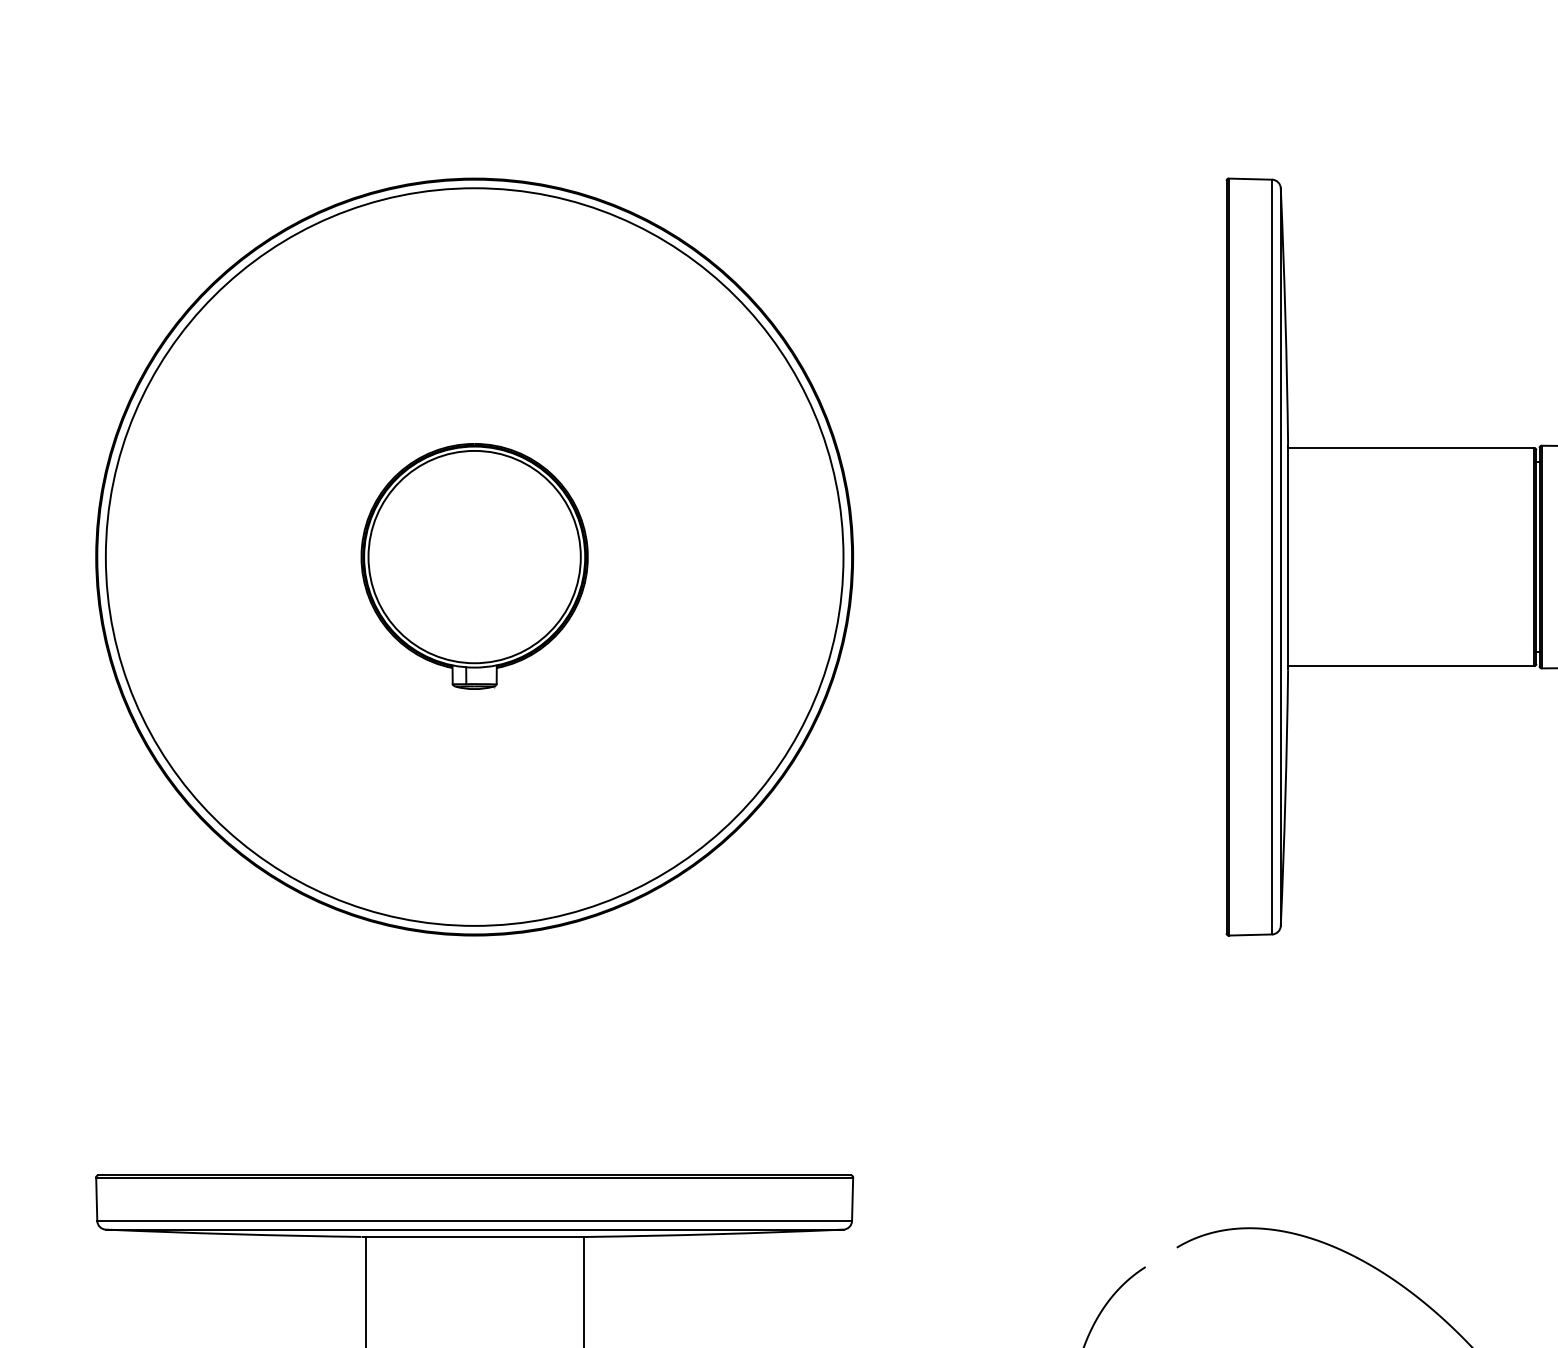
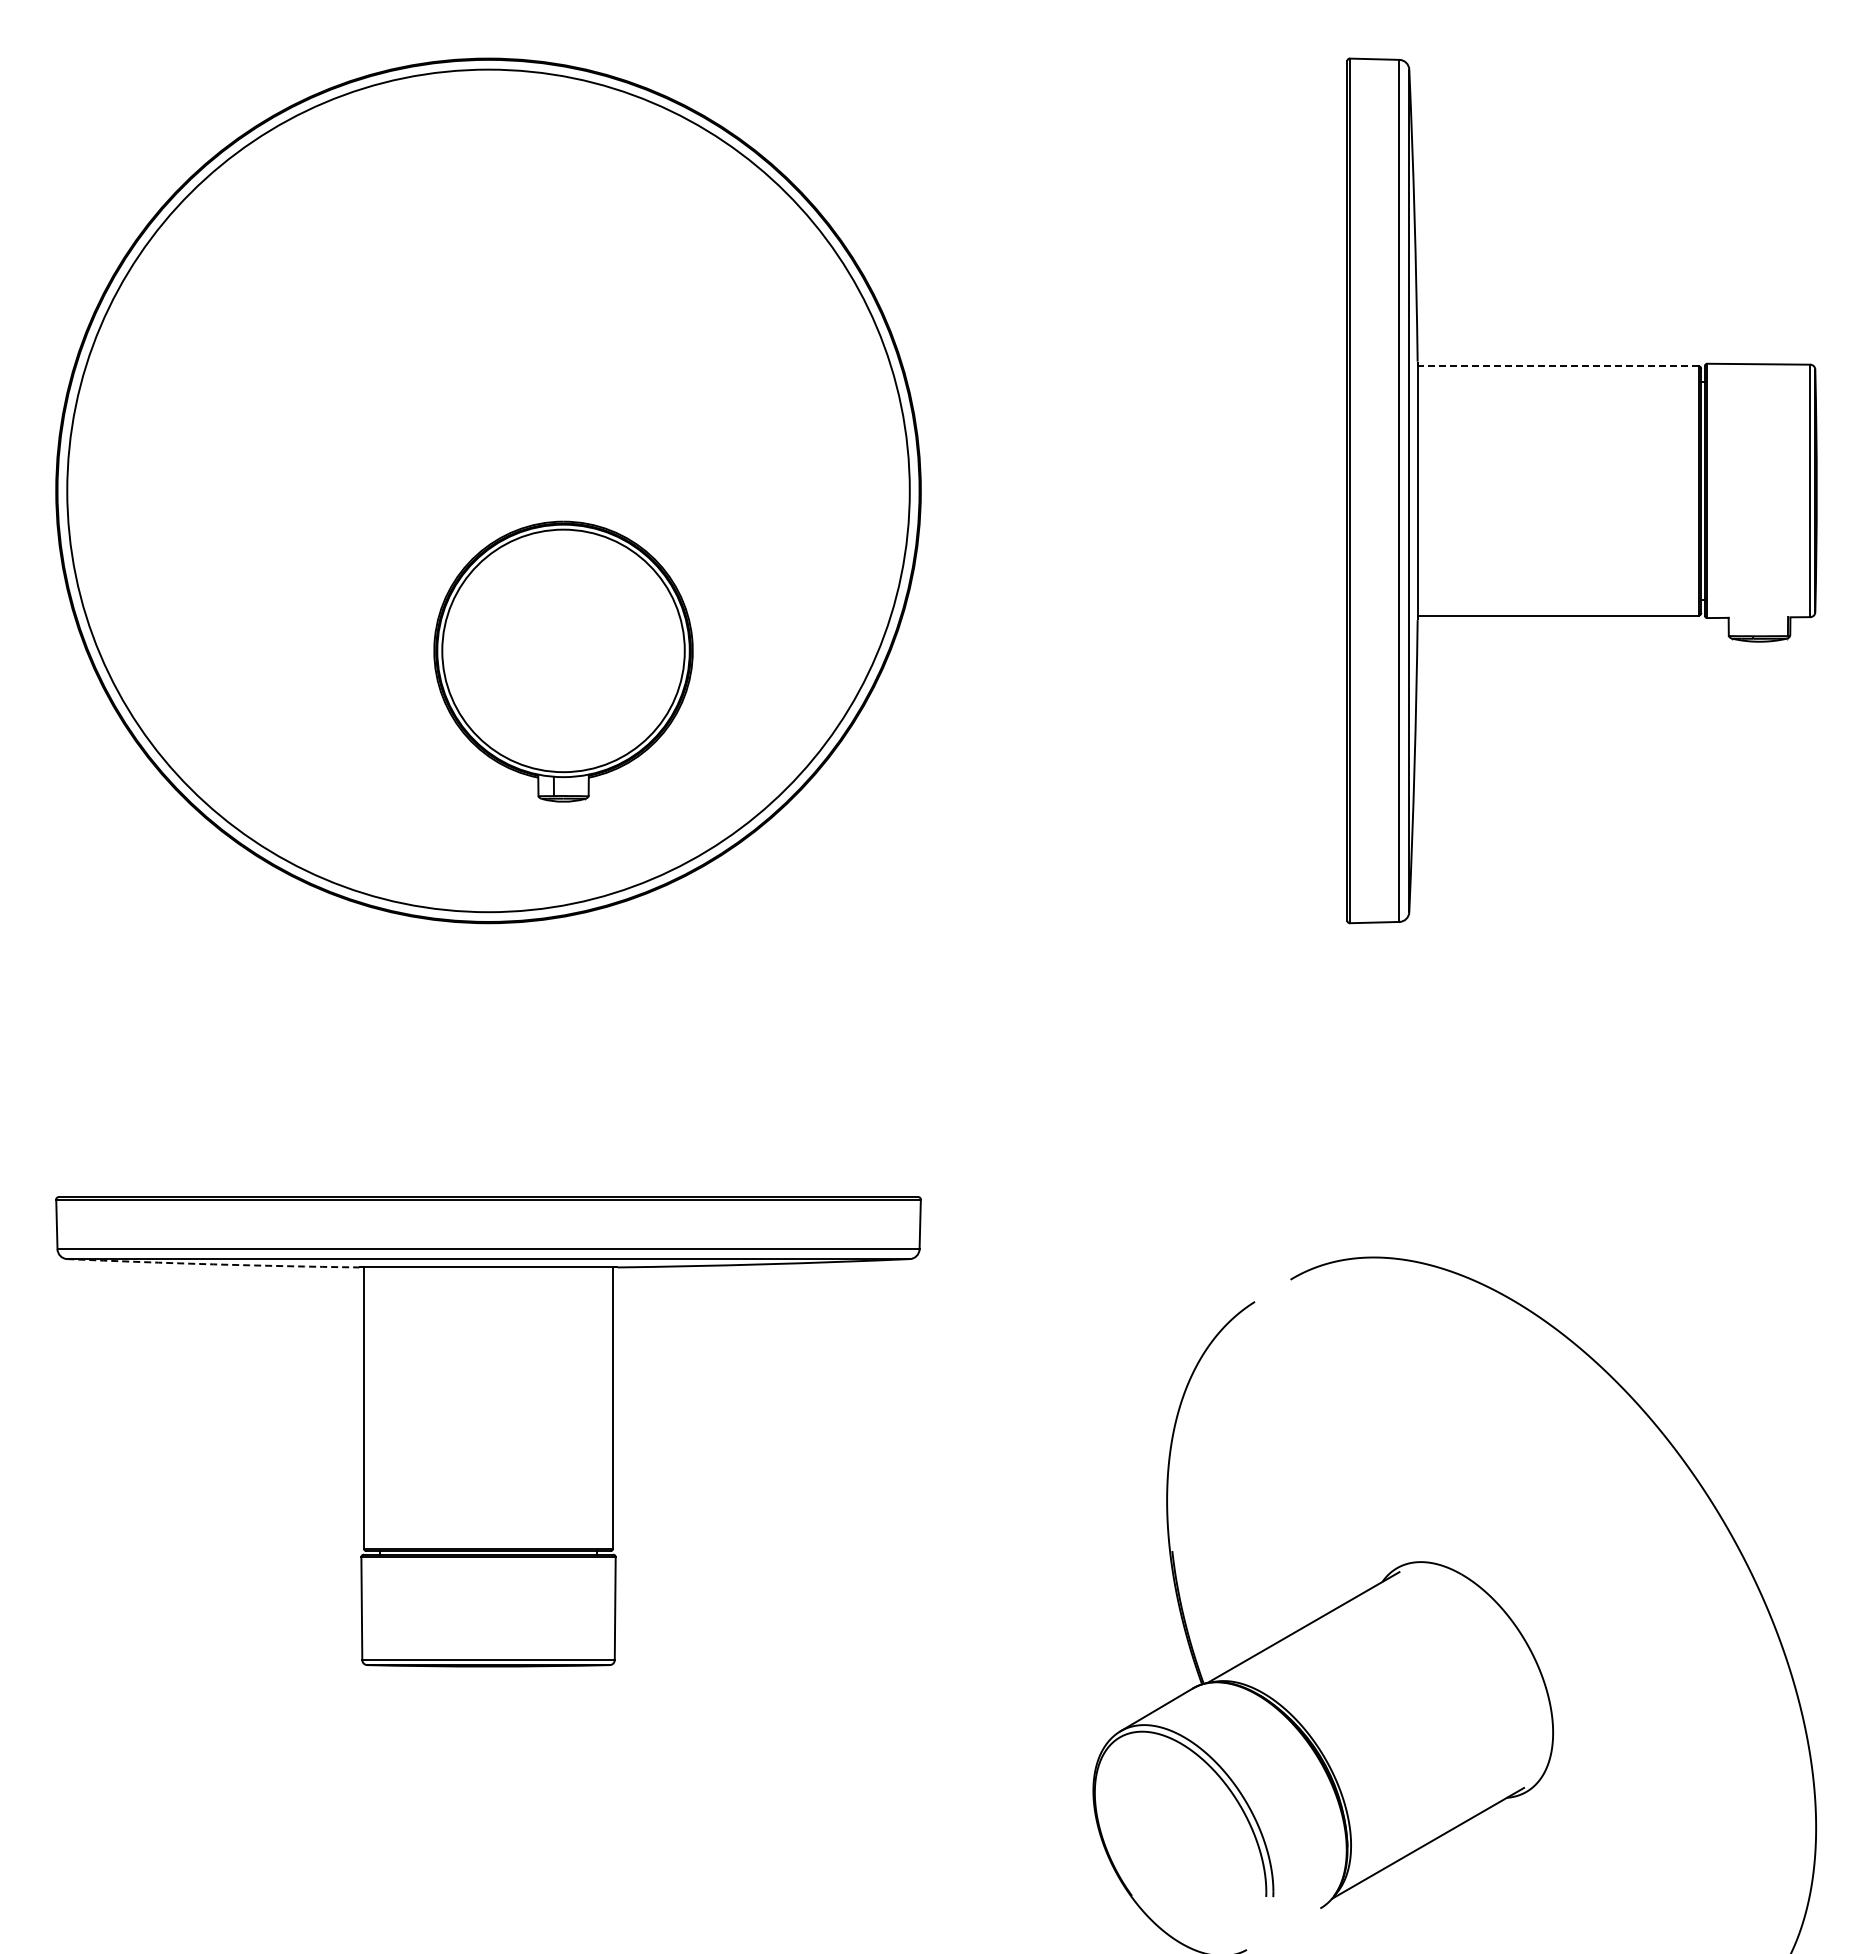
line: (1411, 448) -> (1558, 366), solid -> dashed
part: (474, 566) -> (563, 661), moved
arc: (233, 1234) -> (213, 1264), solid -> dashed

